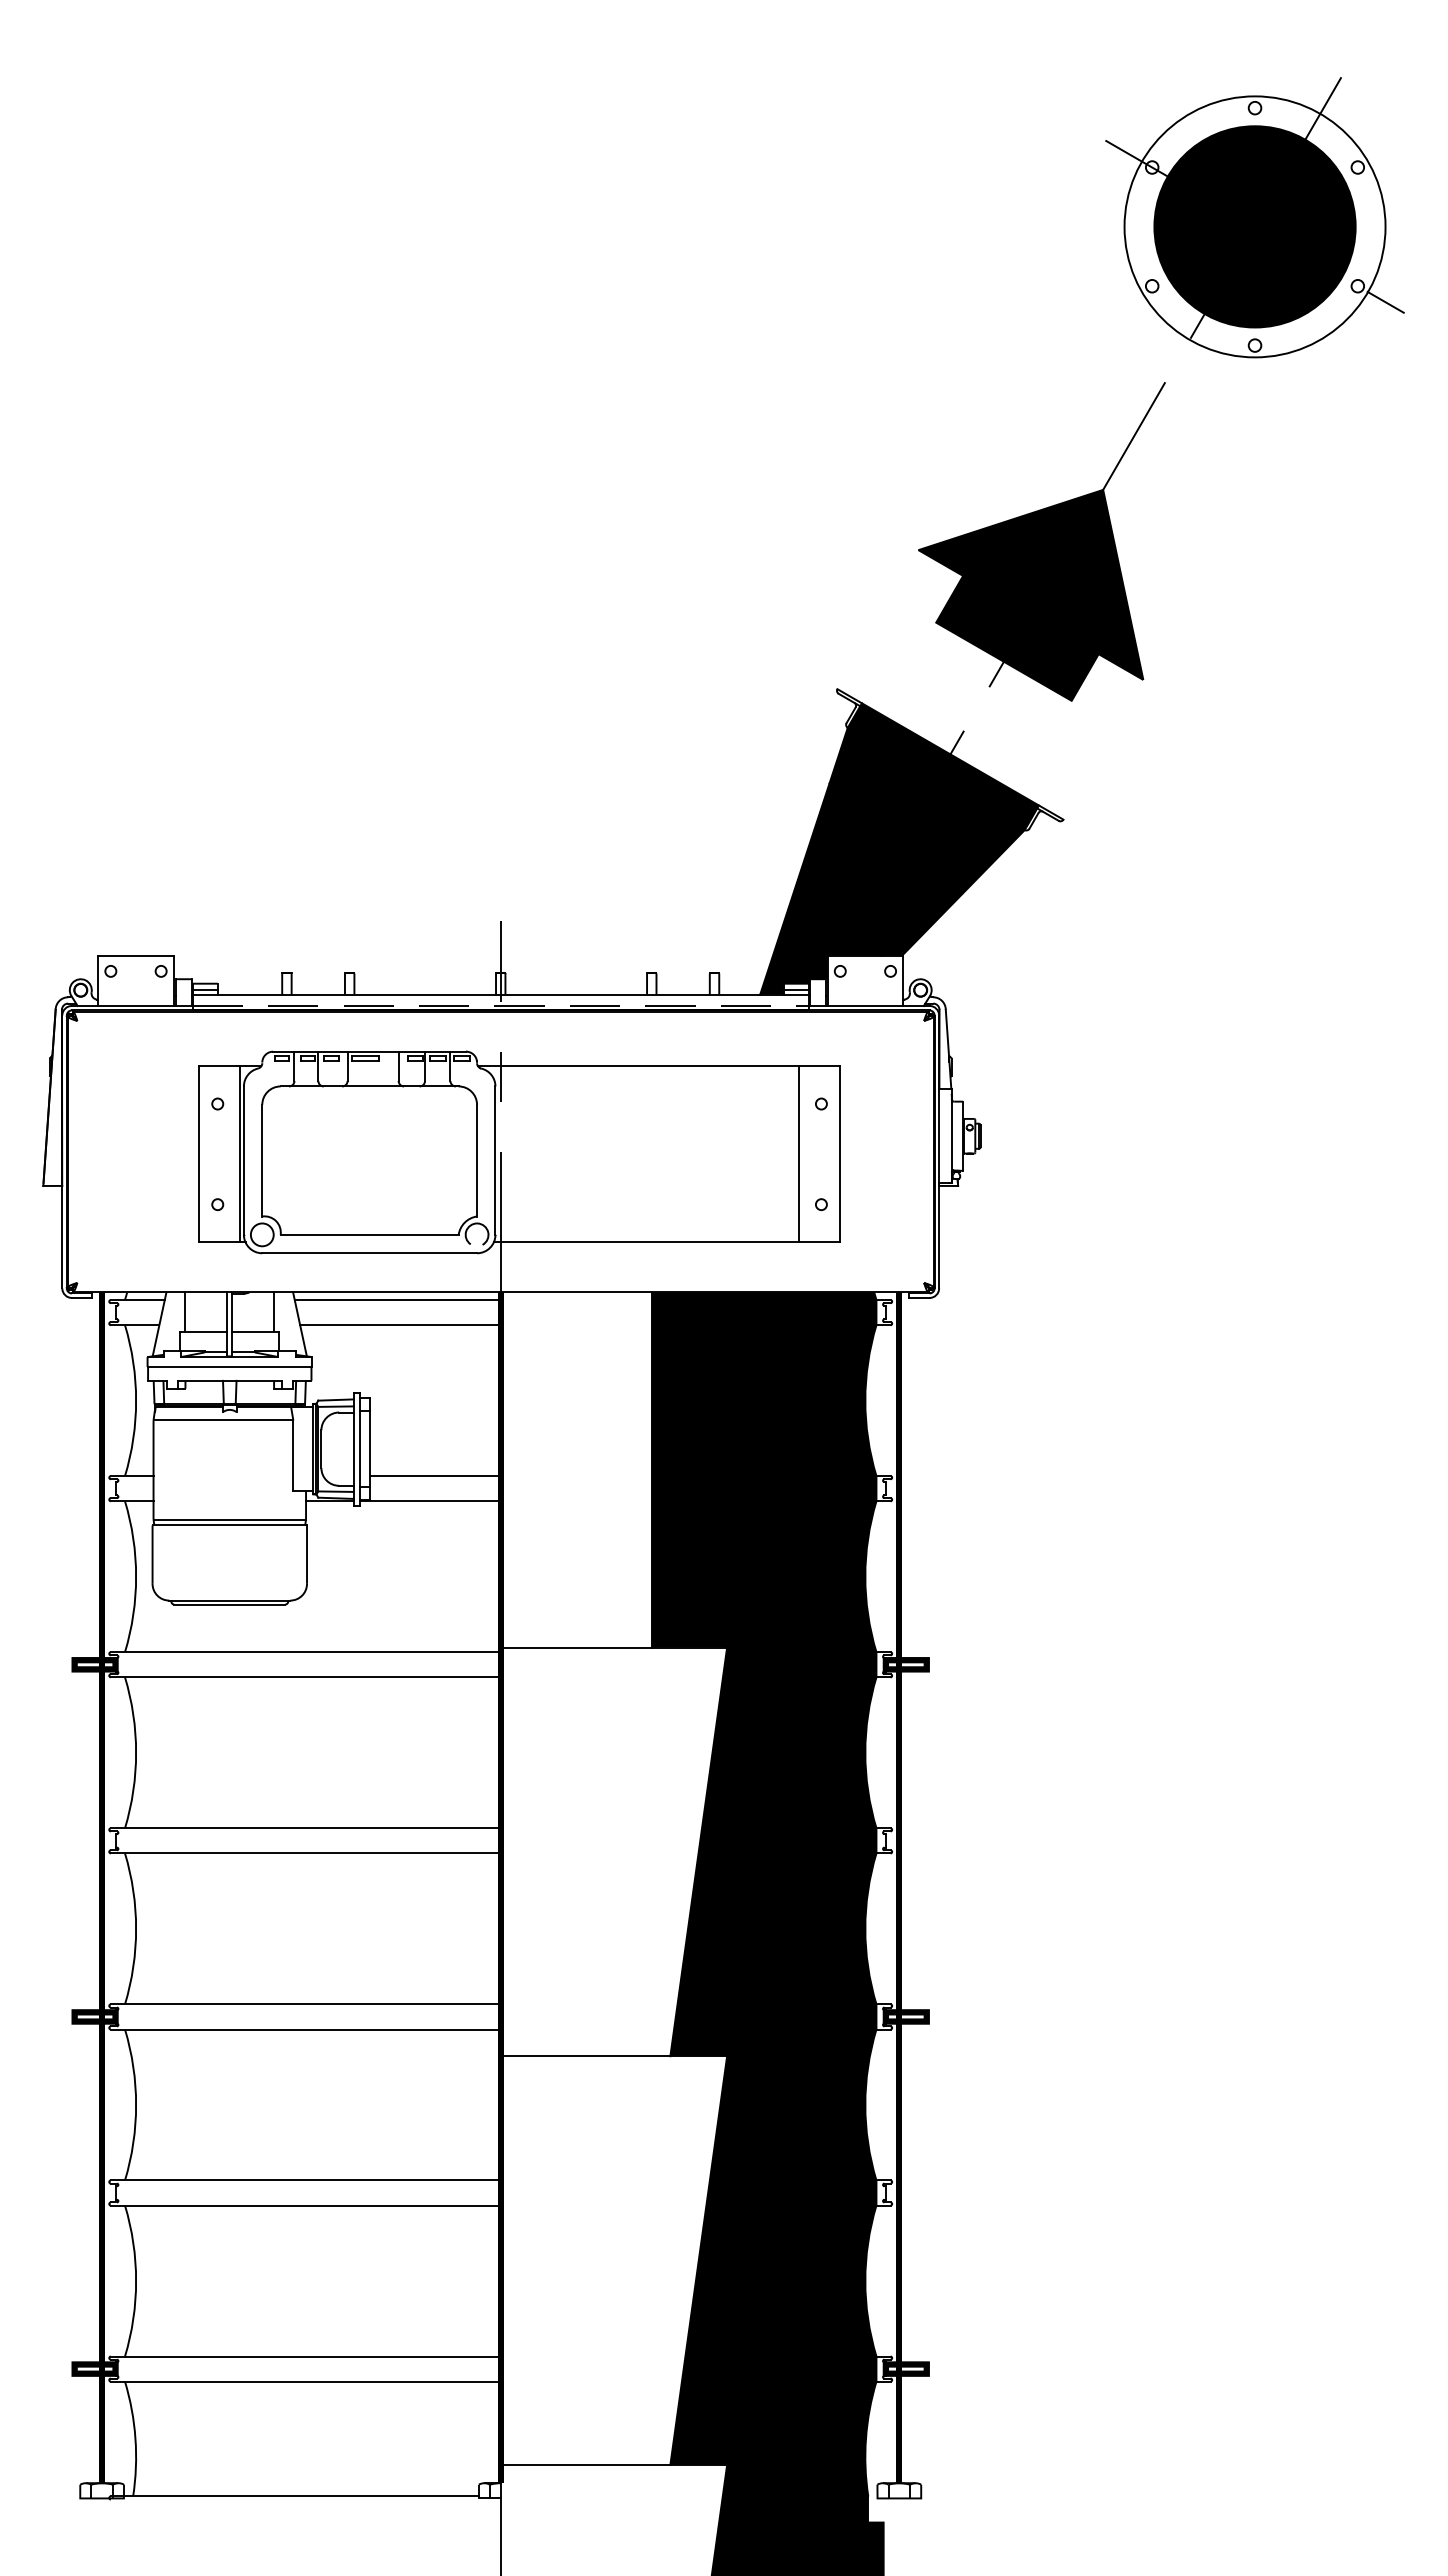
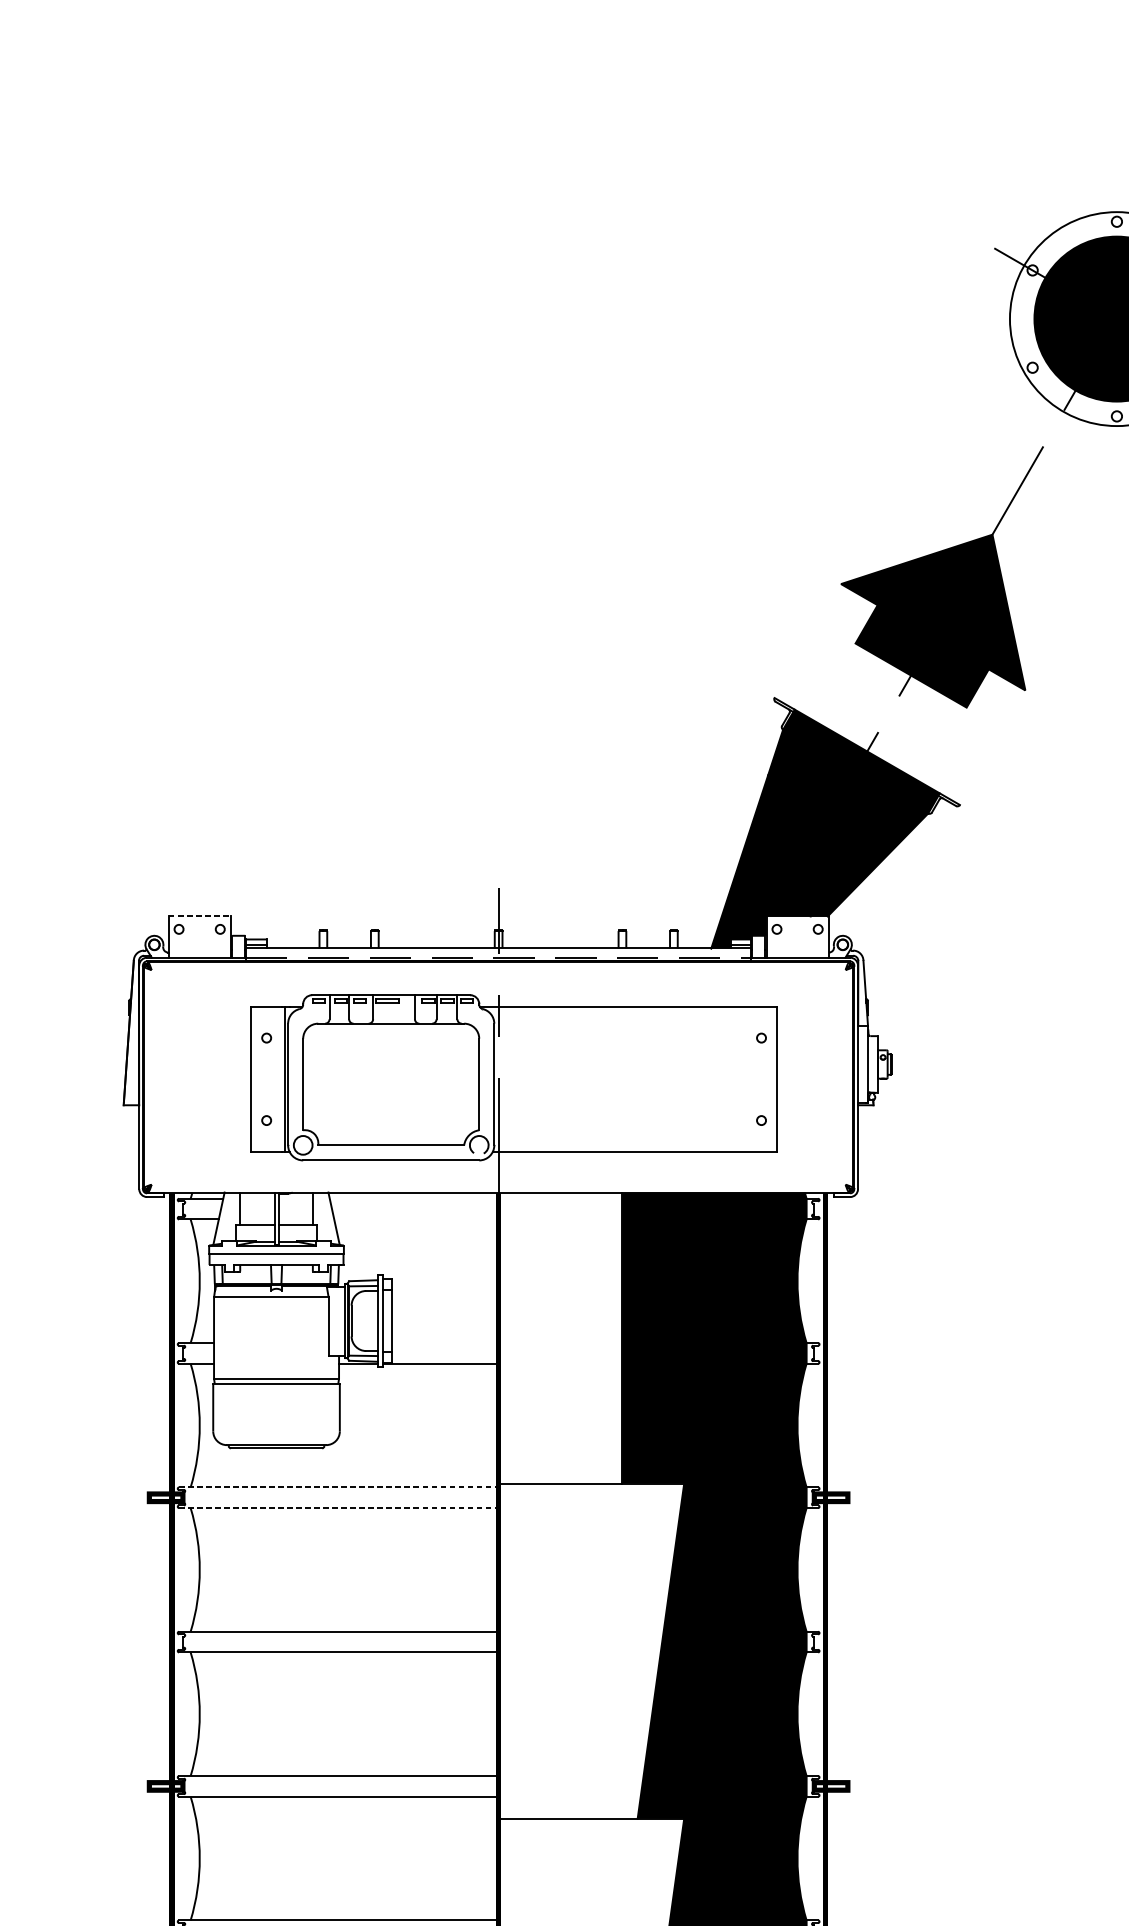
line: (136, 955) -> (200, 916), solid -> dashed
line: (799, 1154) -> (743, 1079), removed
line: (397, 1300) -> (414, 1199), removed
line: (400, 1325) -> (416, 1219), removed
line: (435, 1476) -> (445, 1343), removed
line: (305, 1652) -> (338, 1487), solid -> dashed
line: (305, 1677) -> (338, 1508), solid -> dashed

